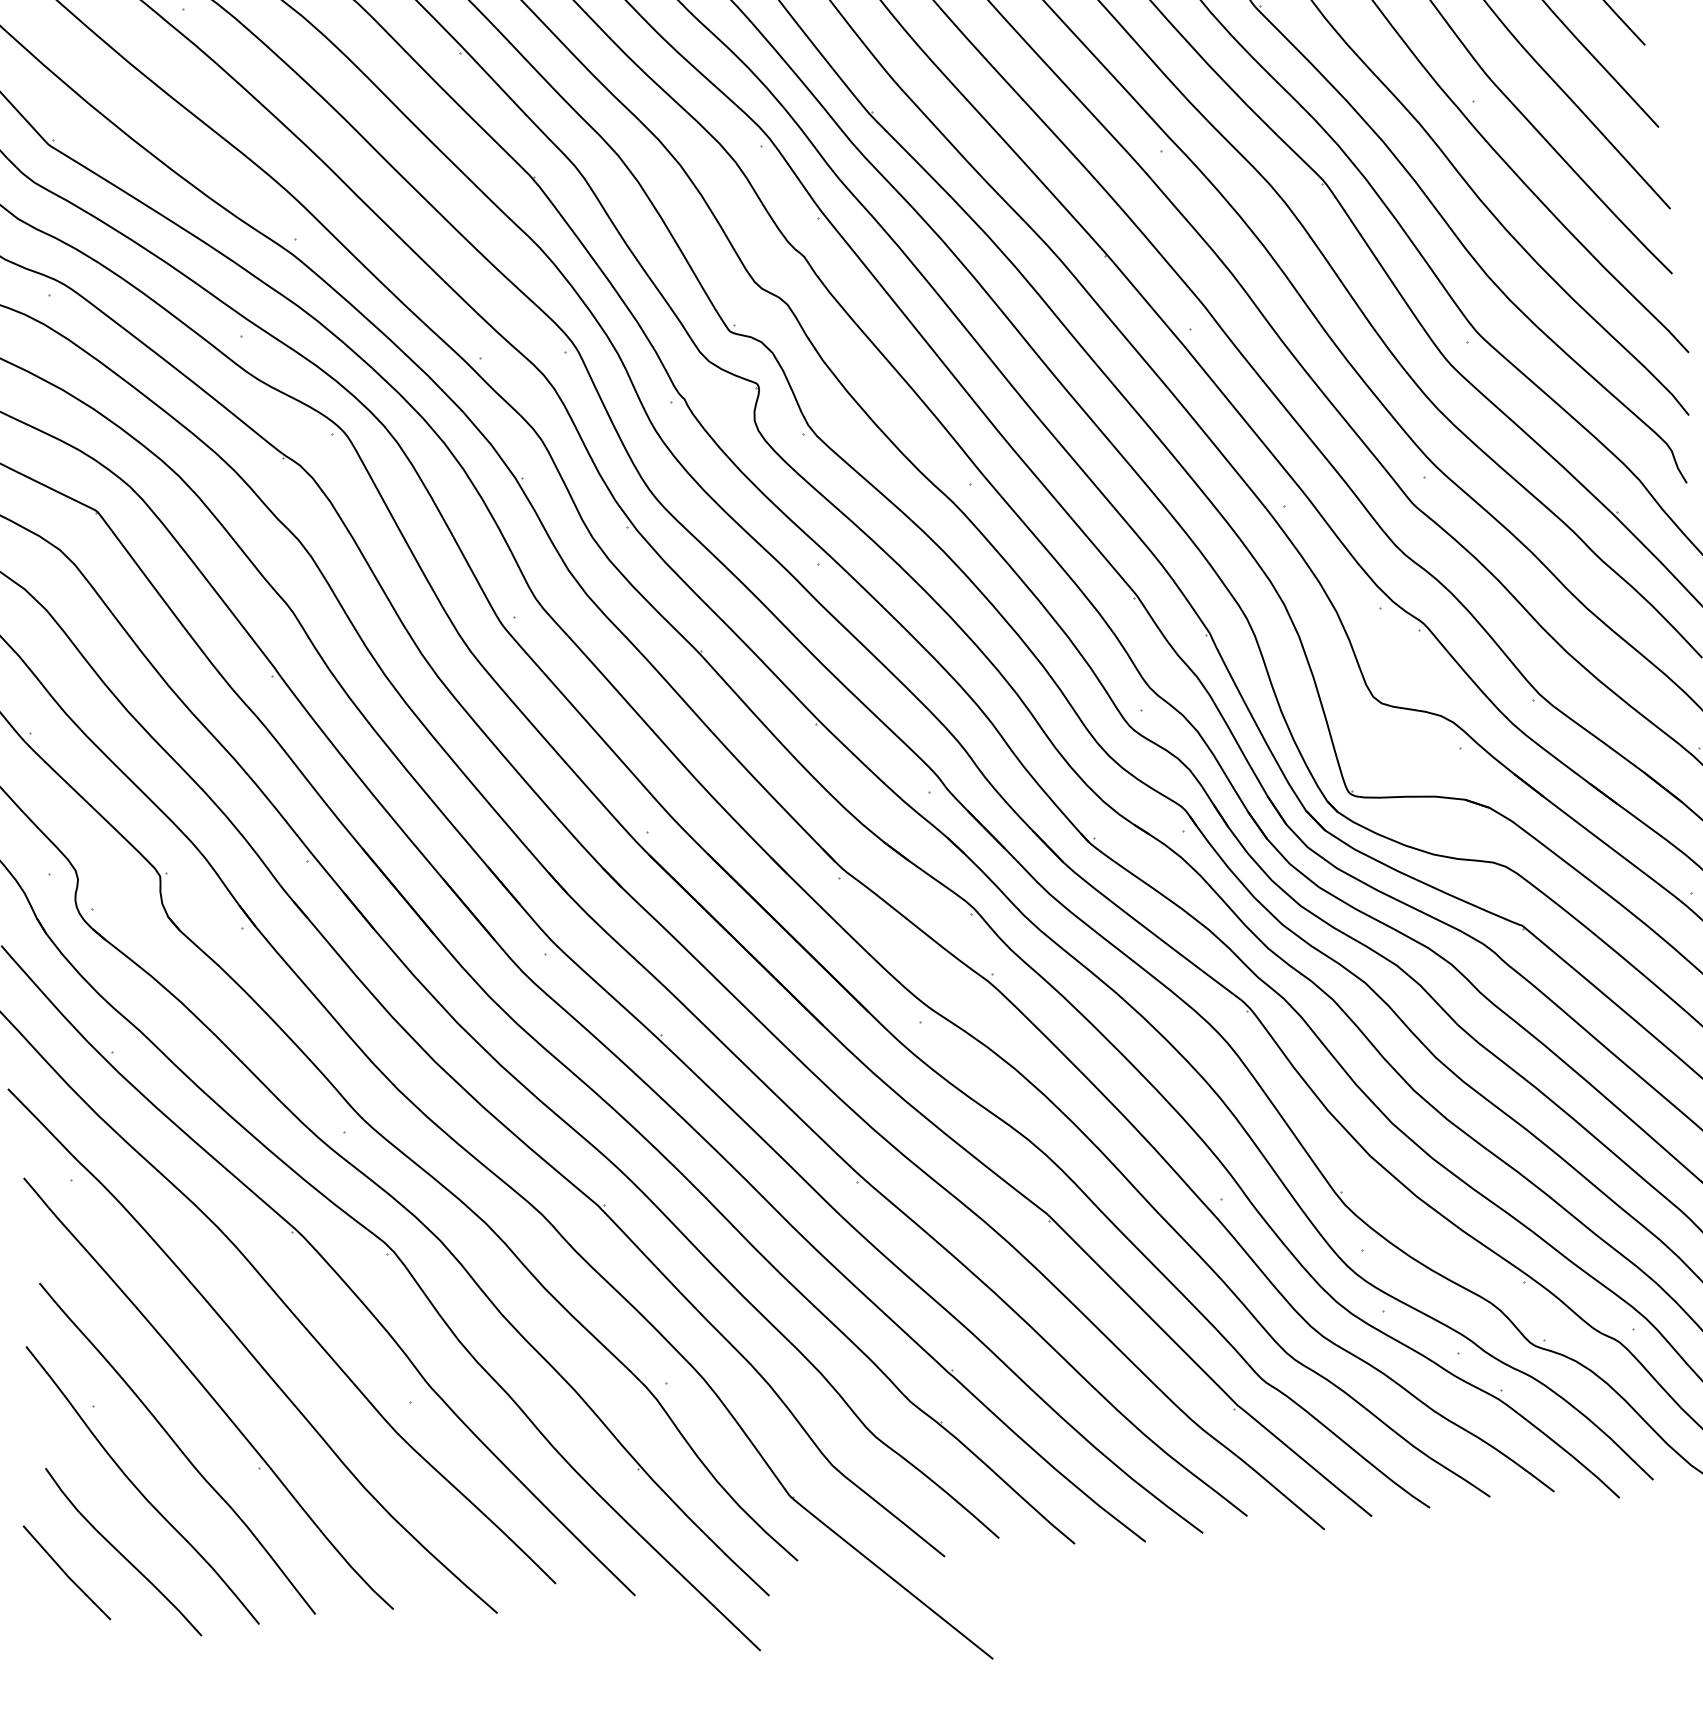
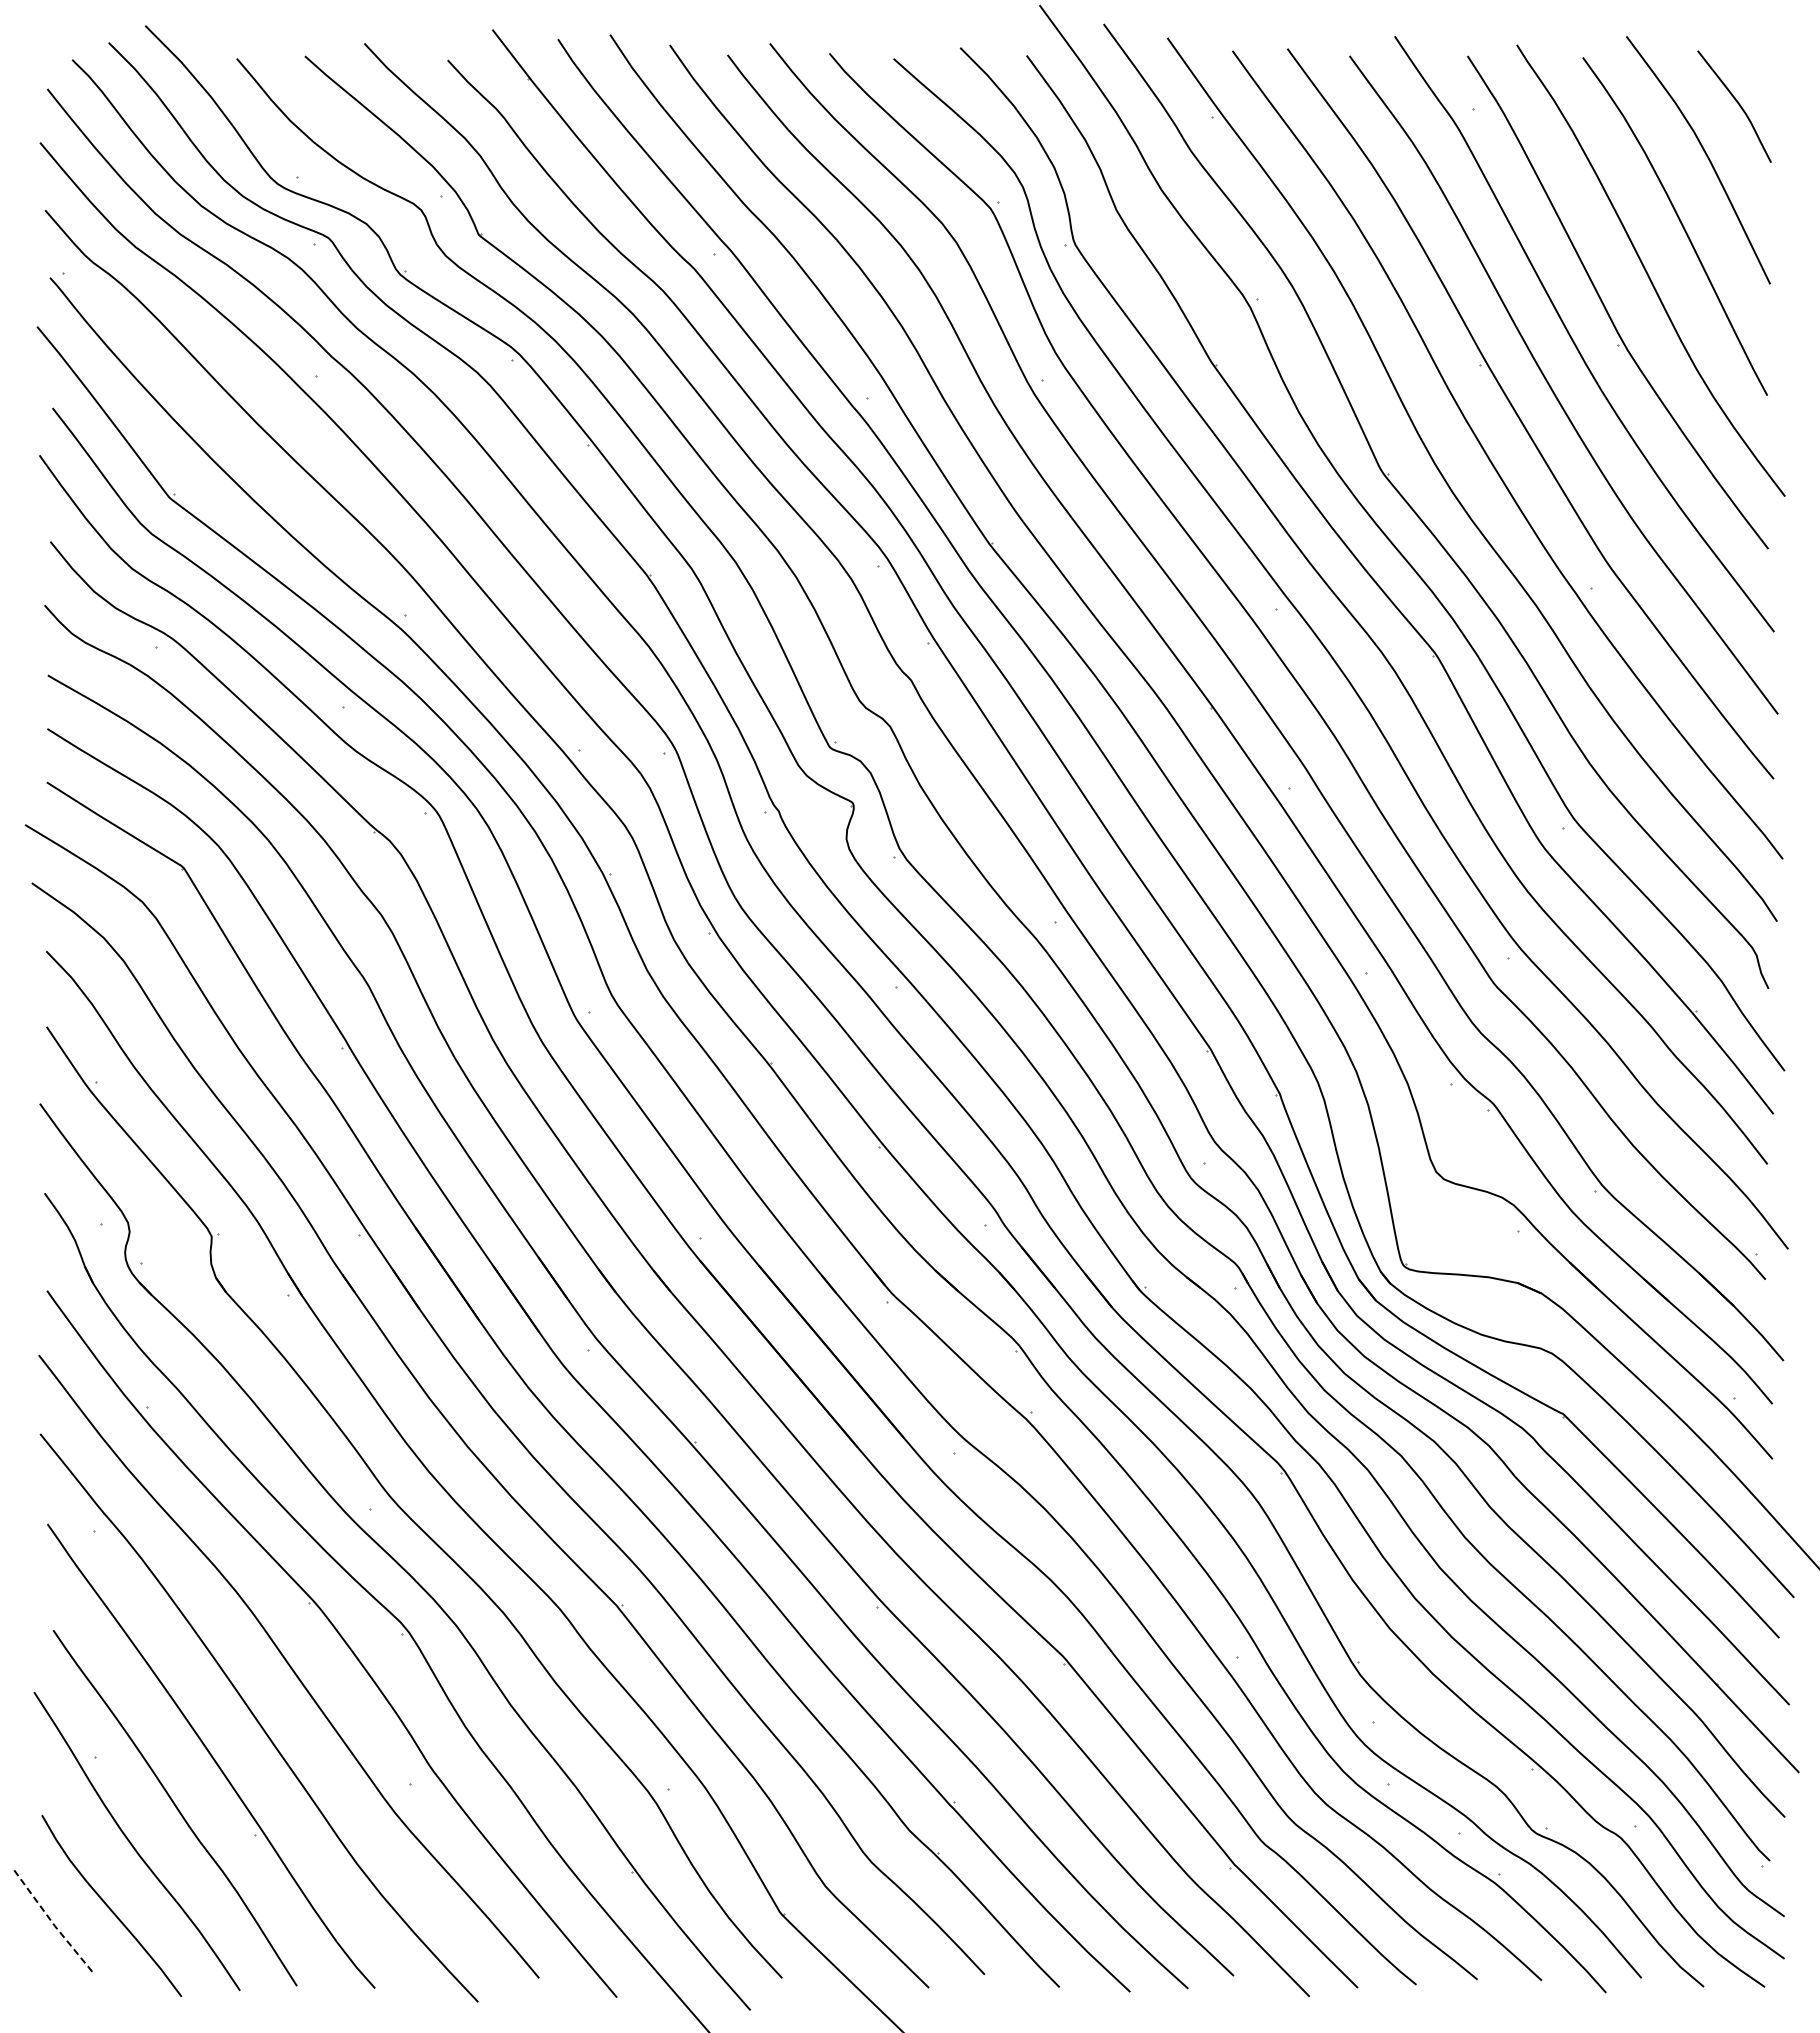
line: (66, 1575) -> (52, 1923), solid -> dashed

